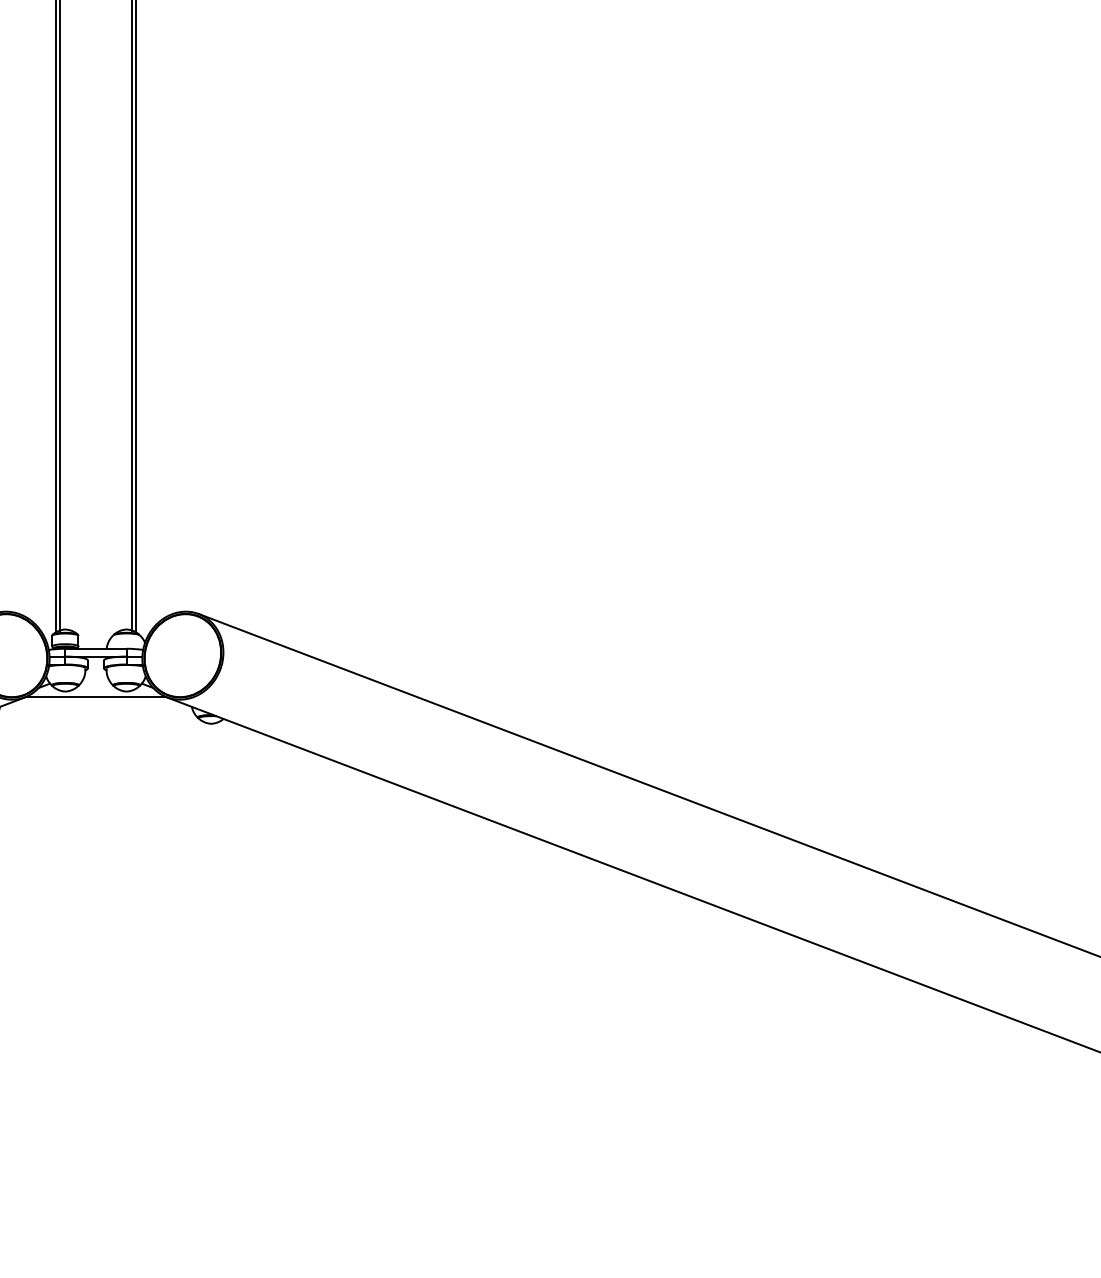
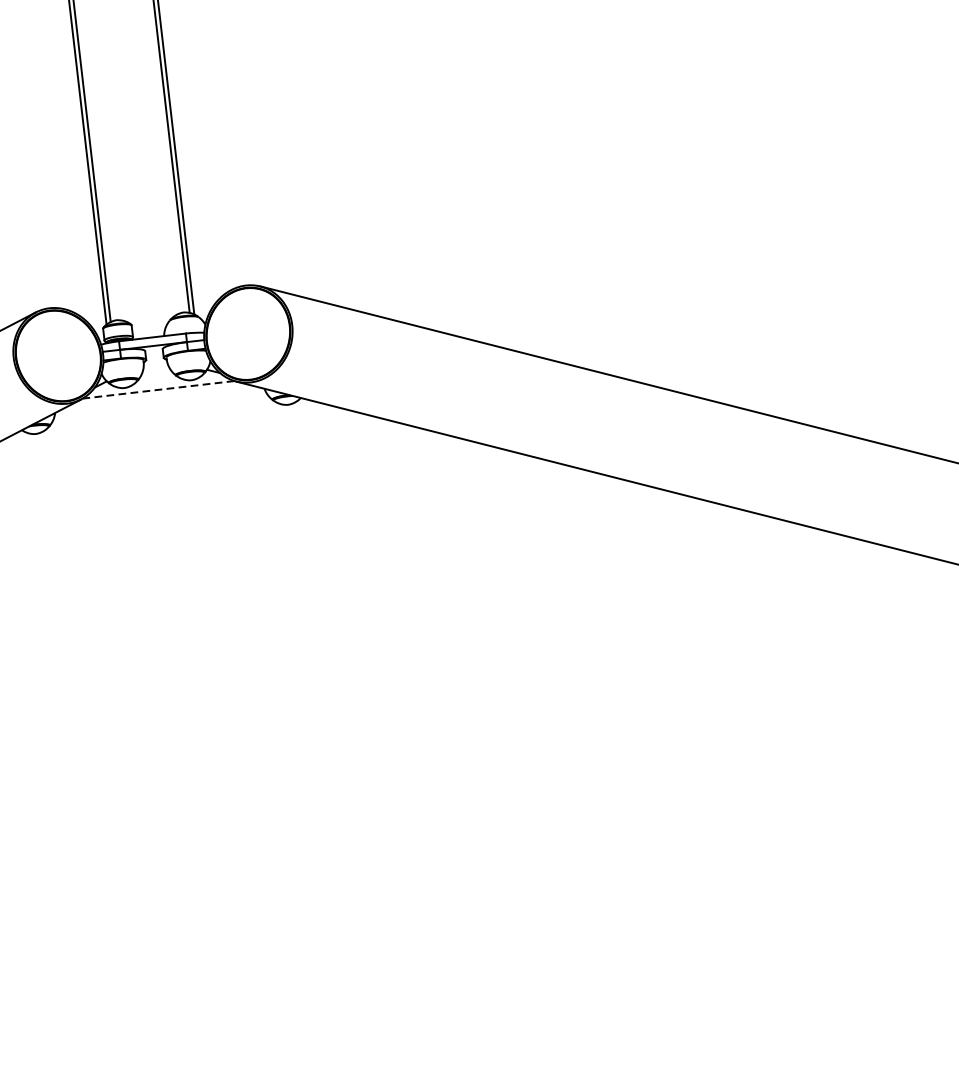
line: (95, 696) -> (158, 389), solid -> dashed

